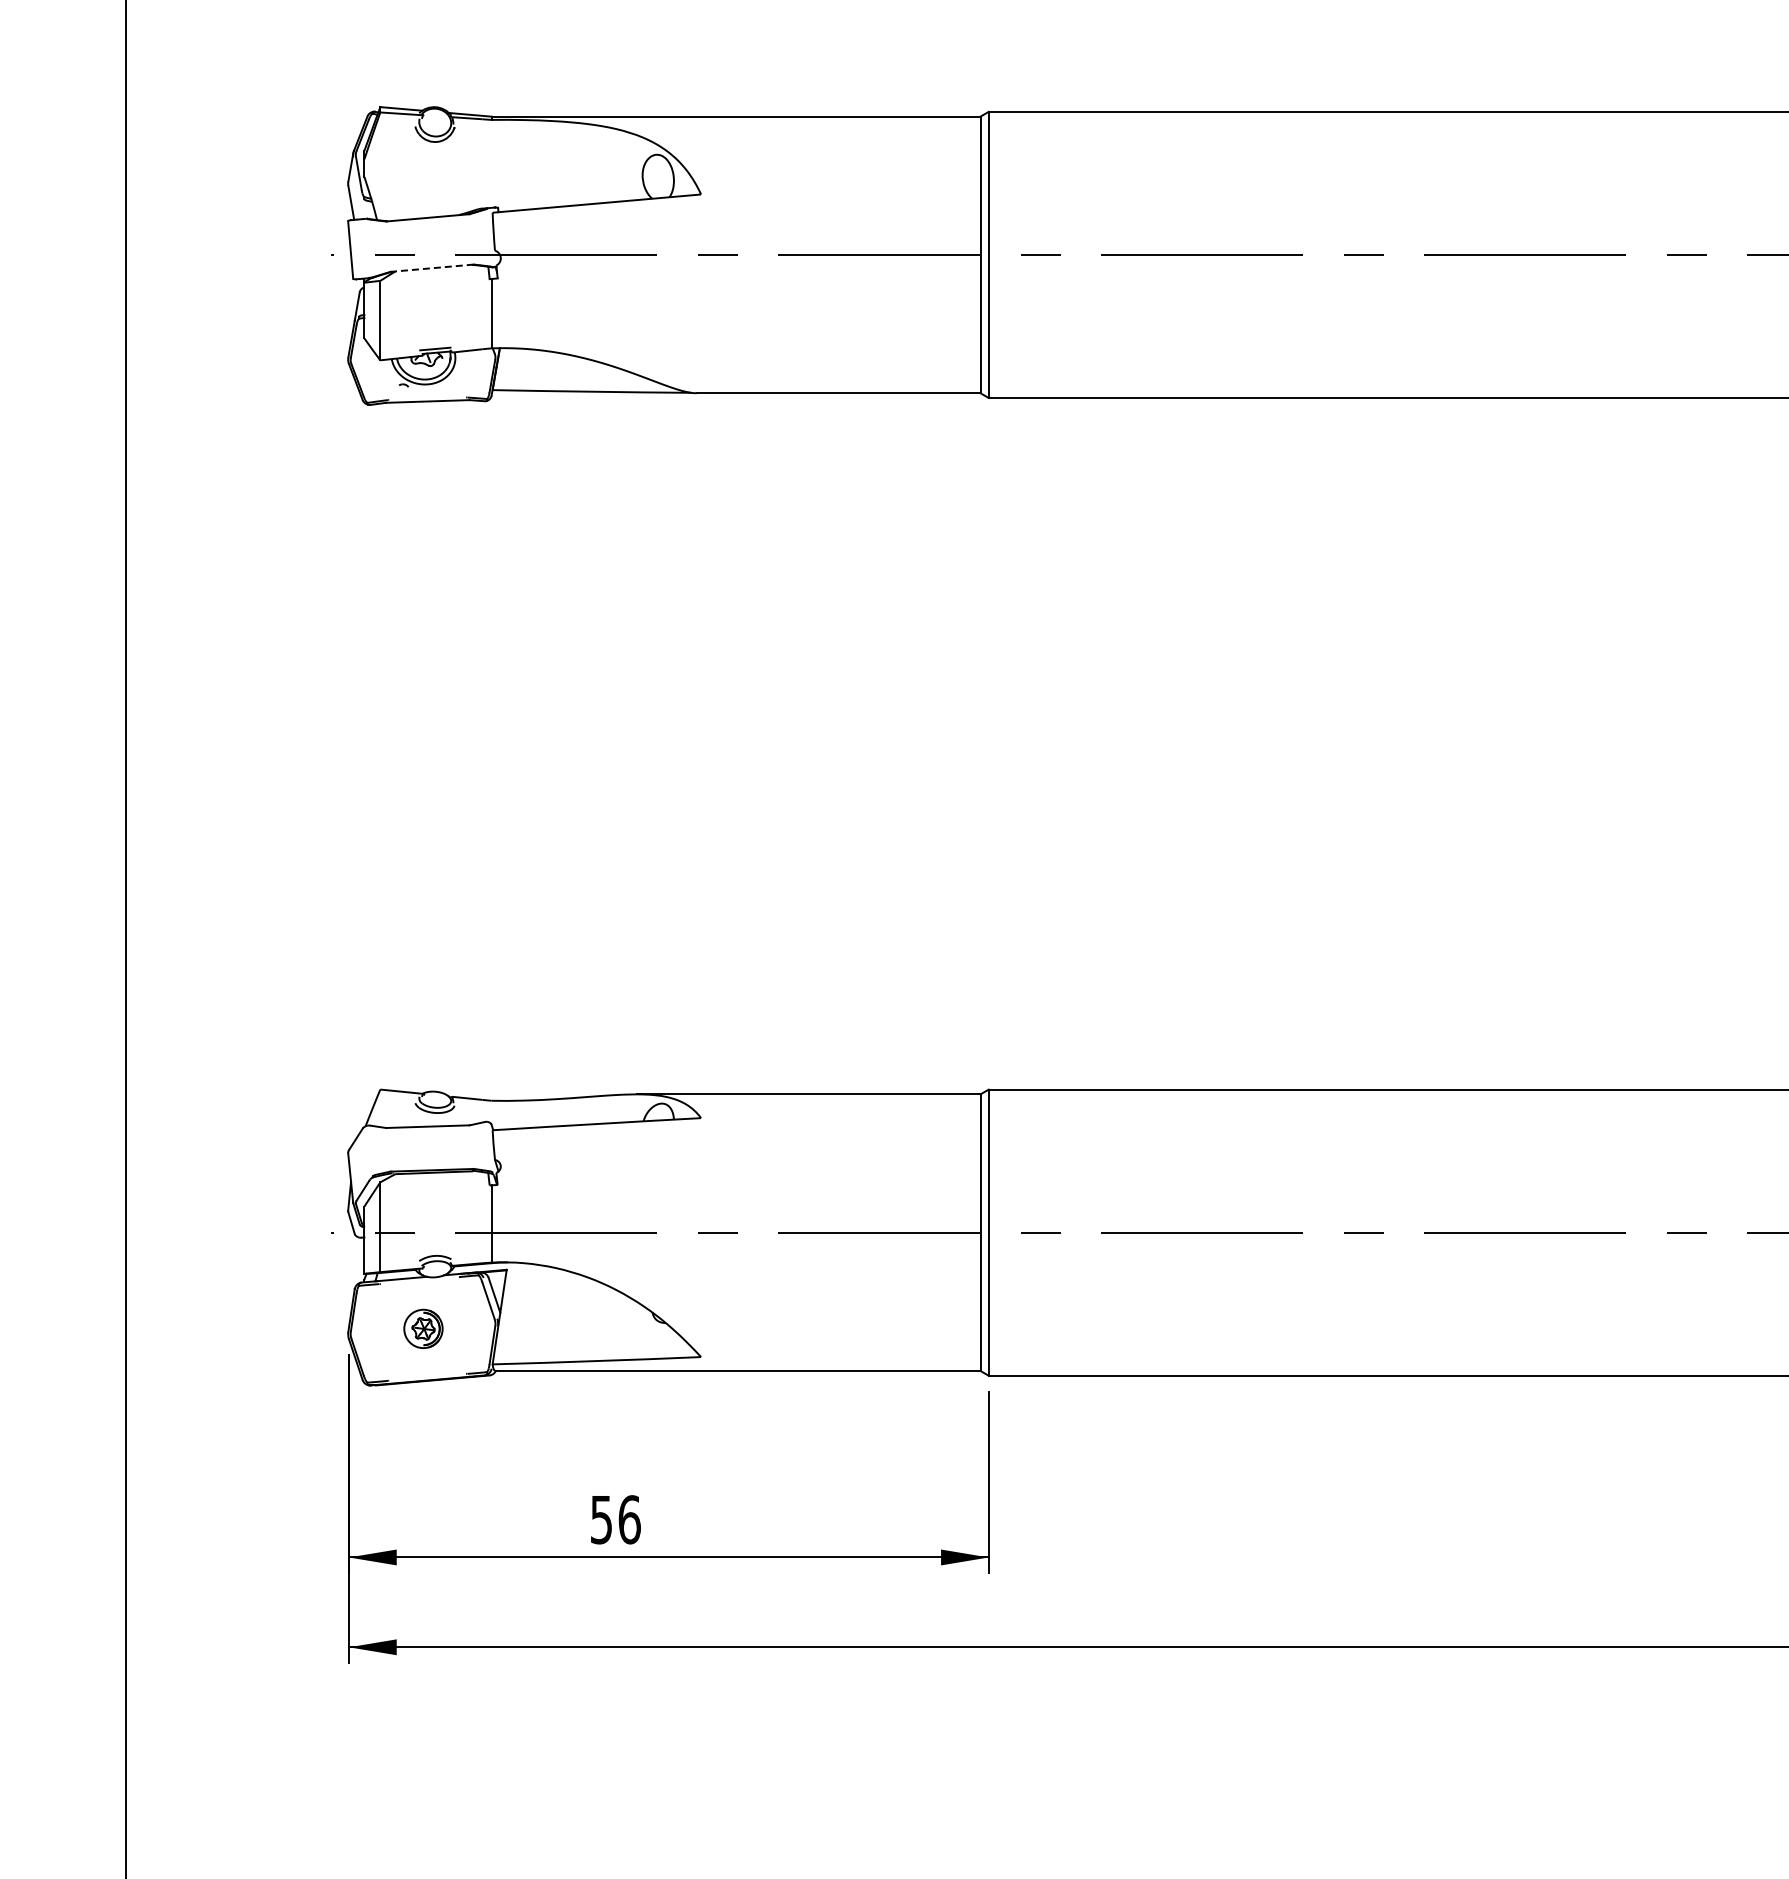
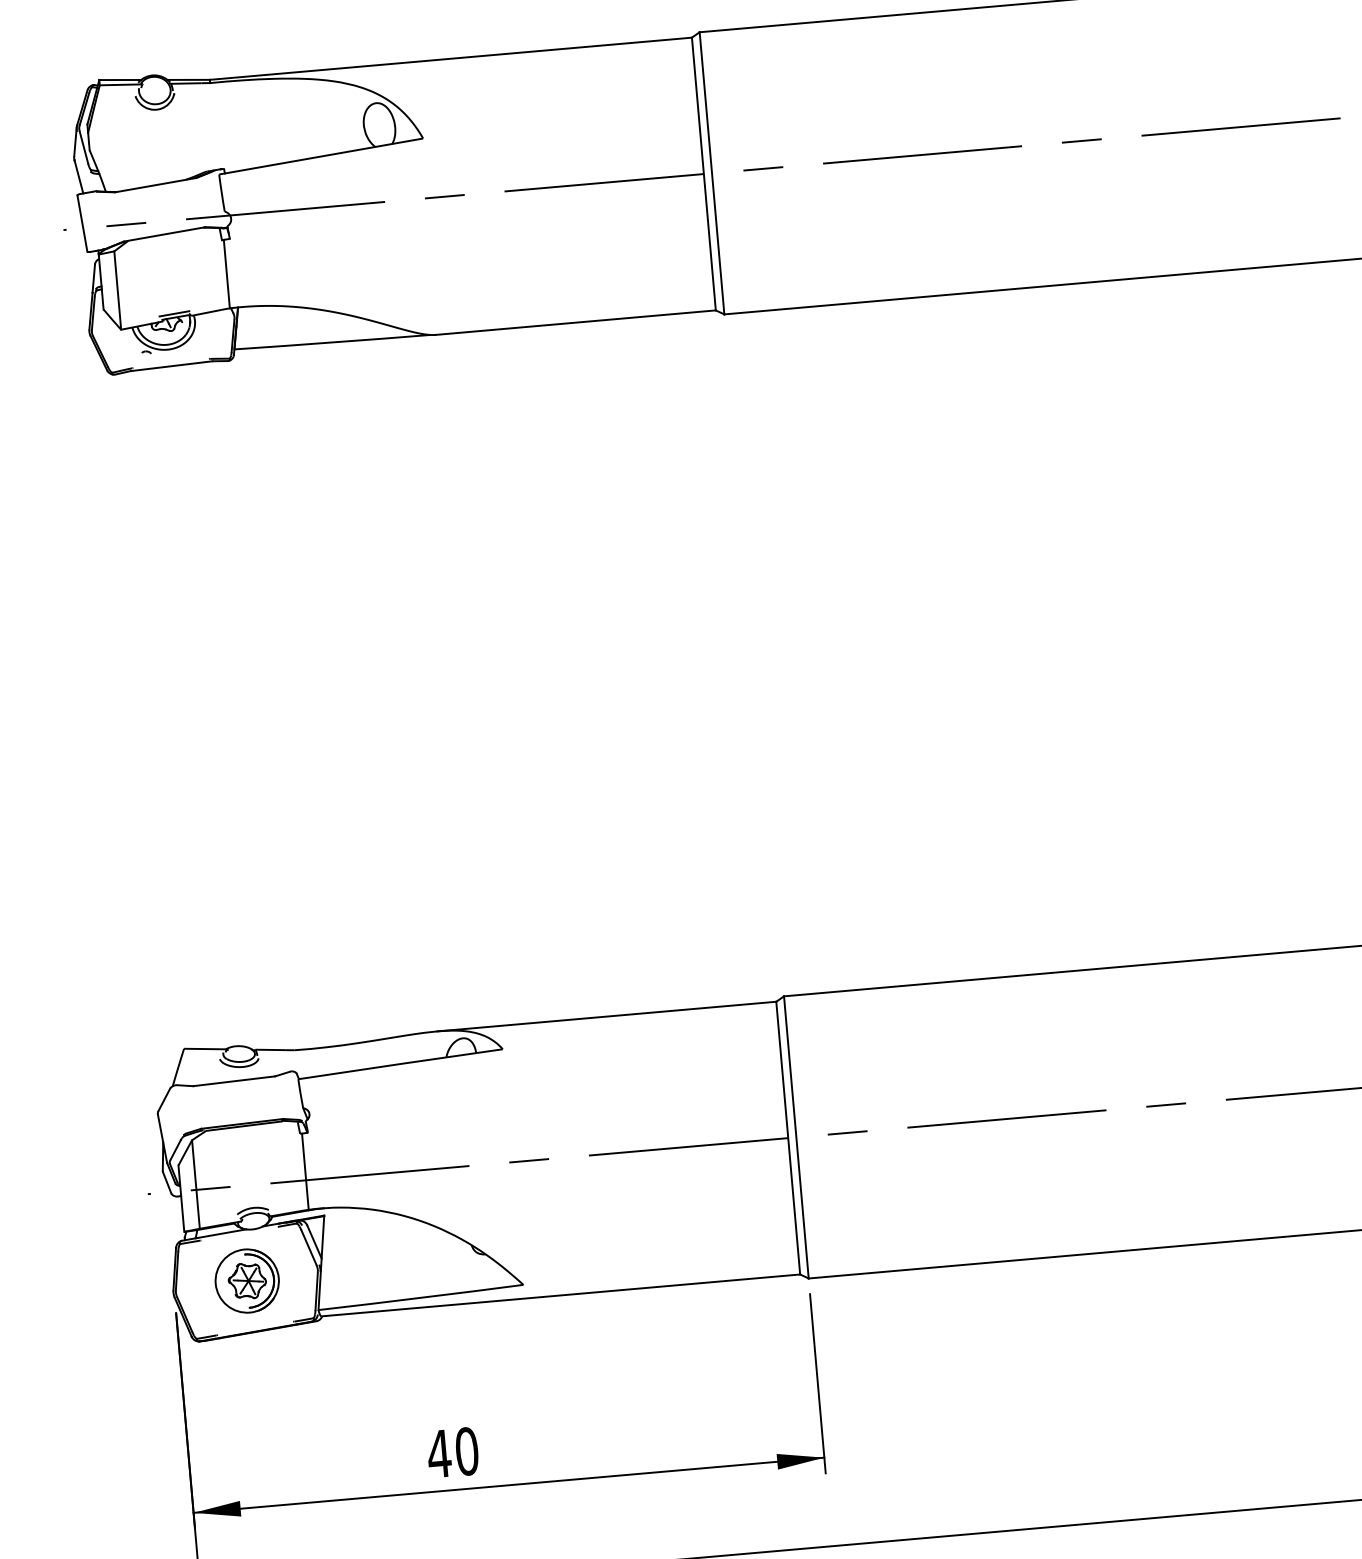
line: (432, 268) -> (164, 234), dashed -> solid
part: (423, 1328) -> (247, 1280), size x1.67
text: (614, 1519) -> (452, 1452), 56 -> 40

